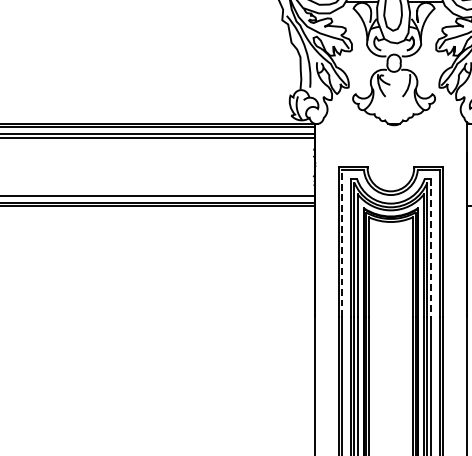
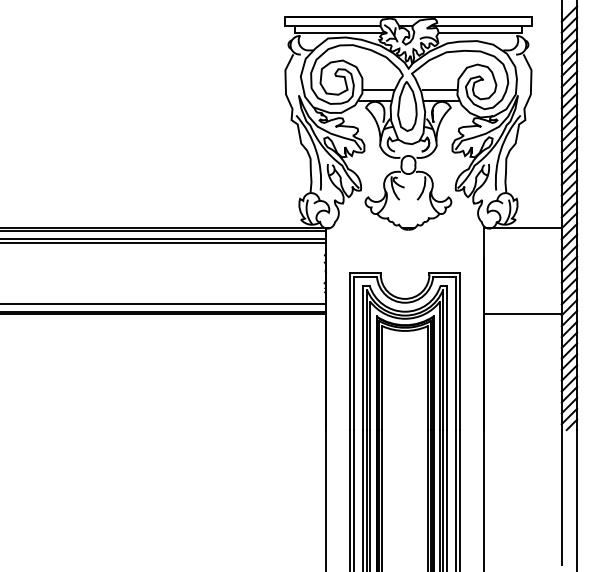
line: (342, 243) -> (354, 353), dashed -> solid
line: (431, 248) -> (447, 358), dashed -> solid

